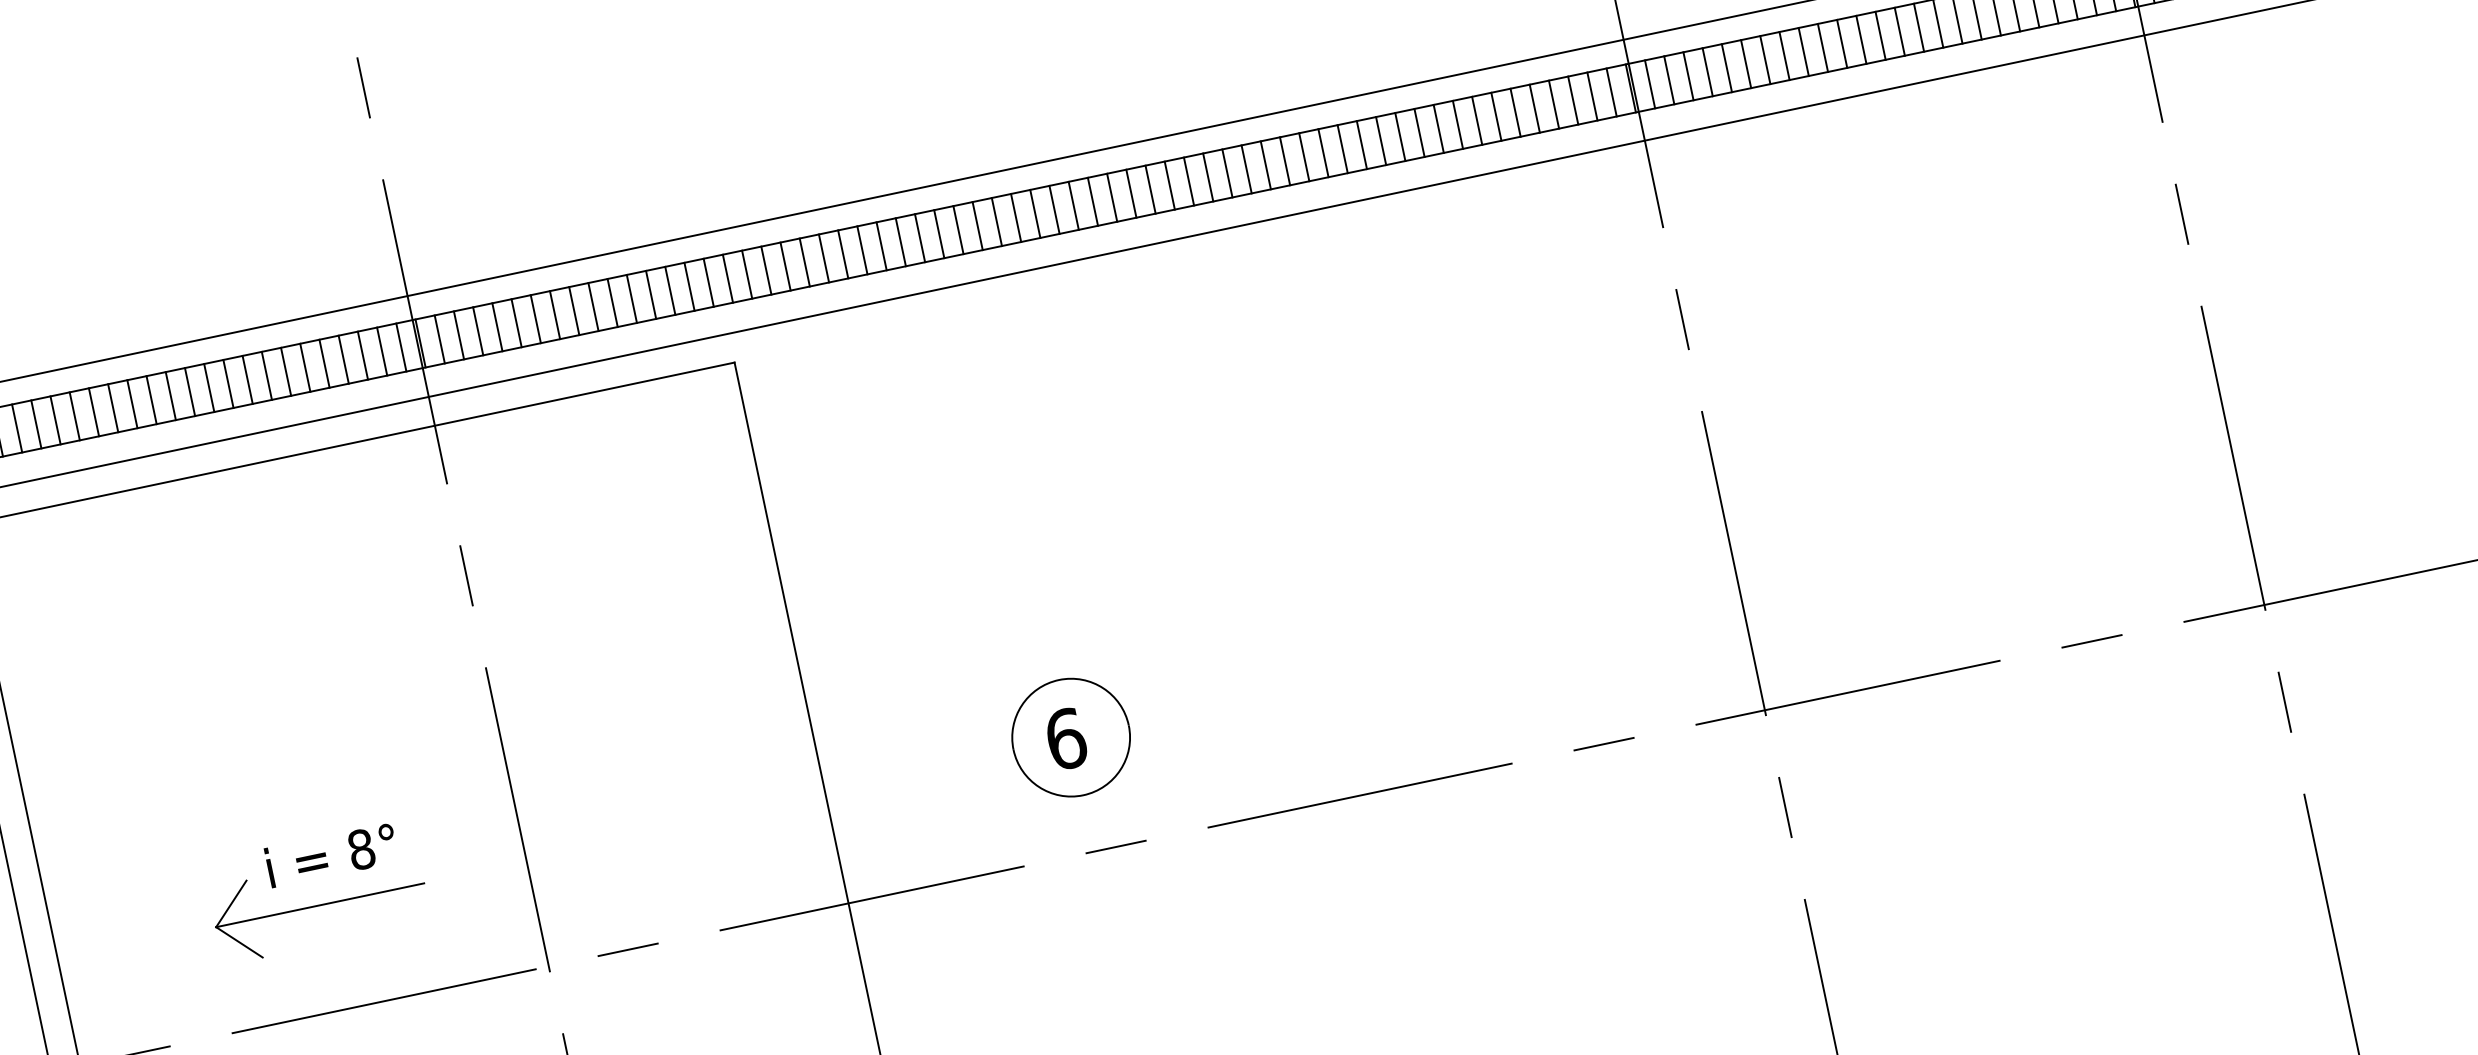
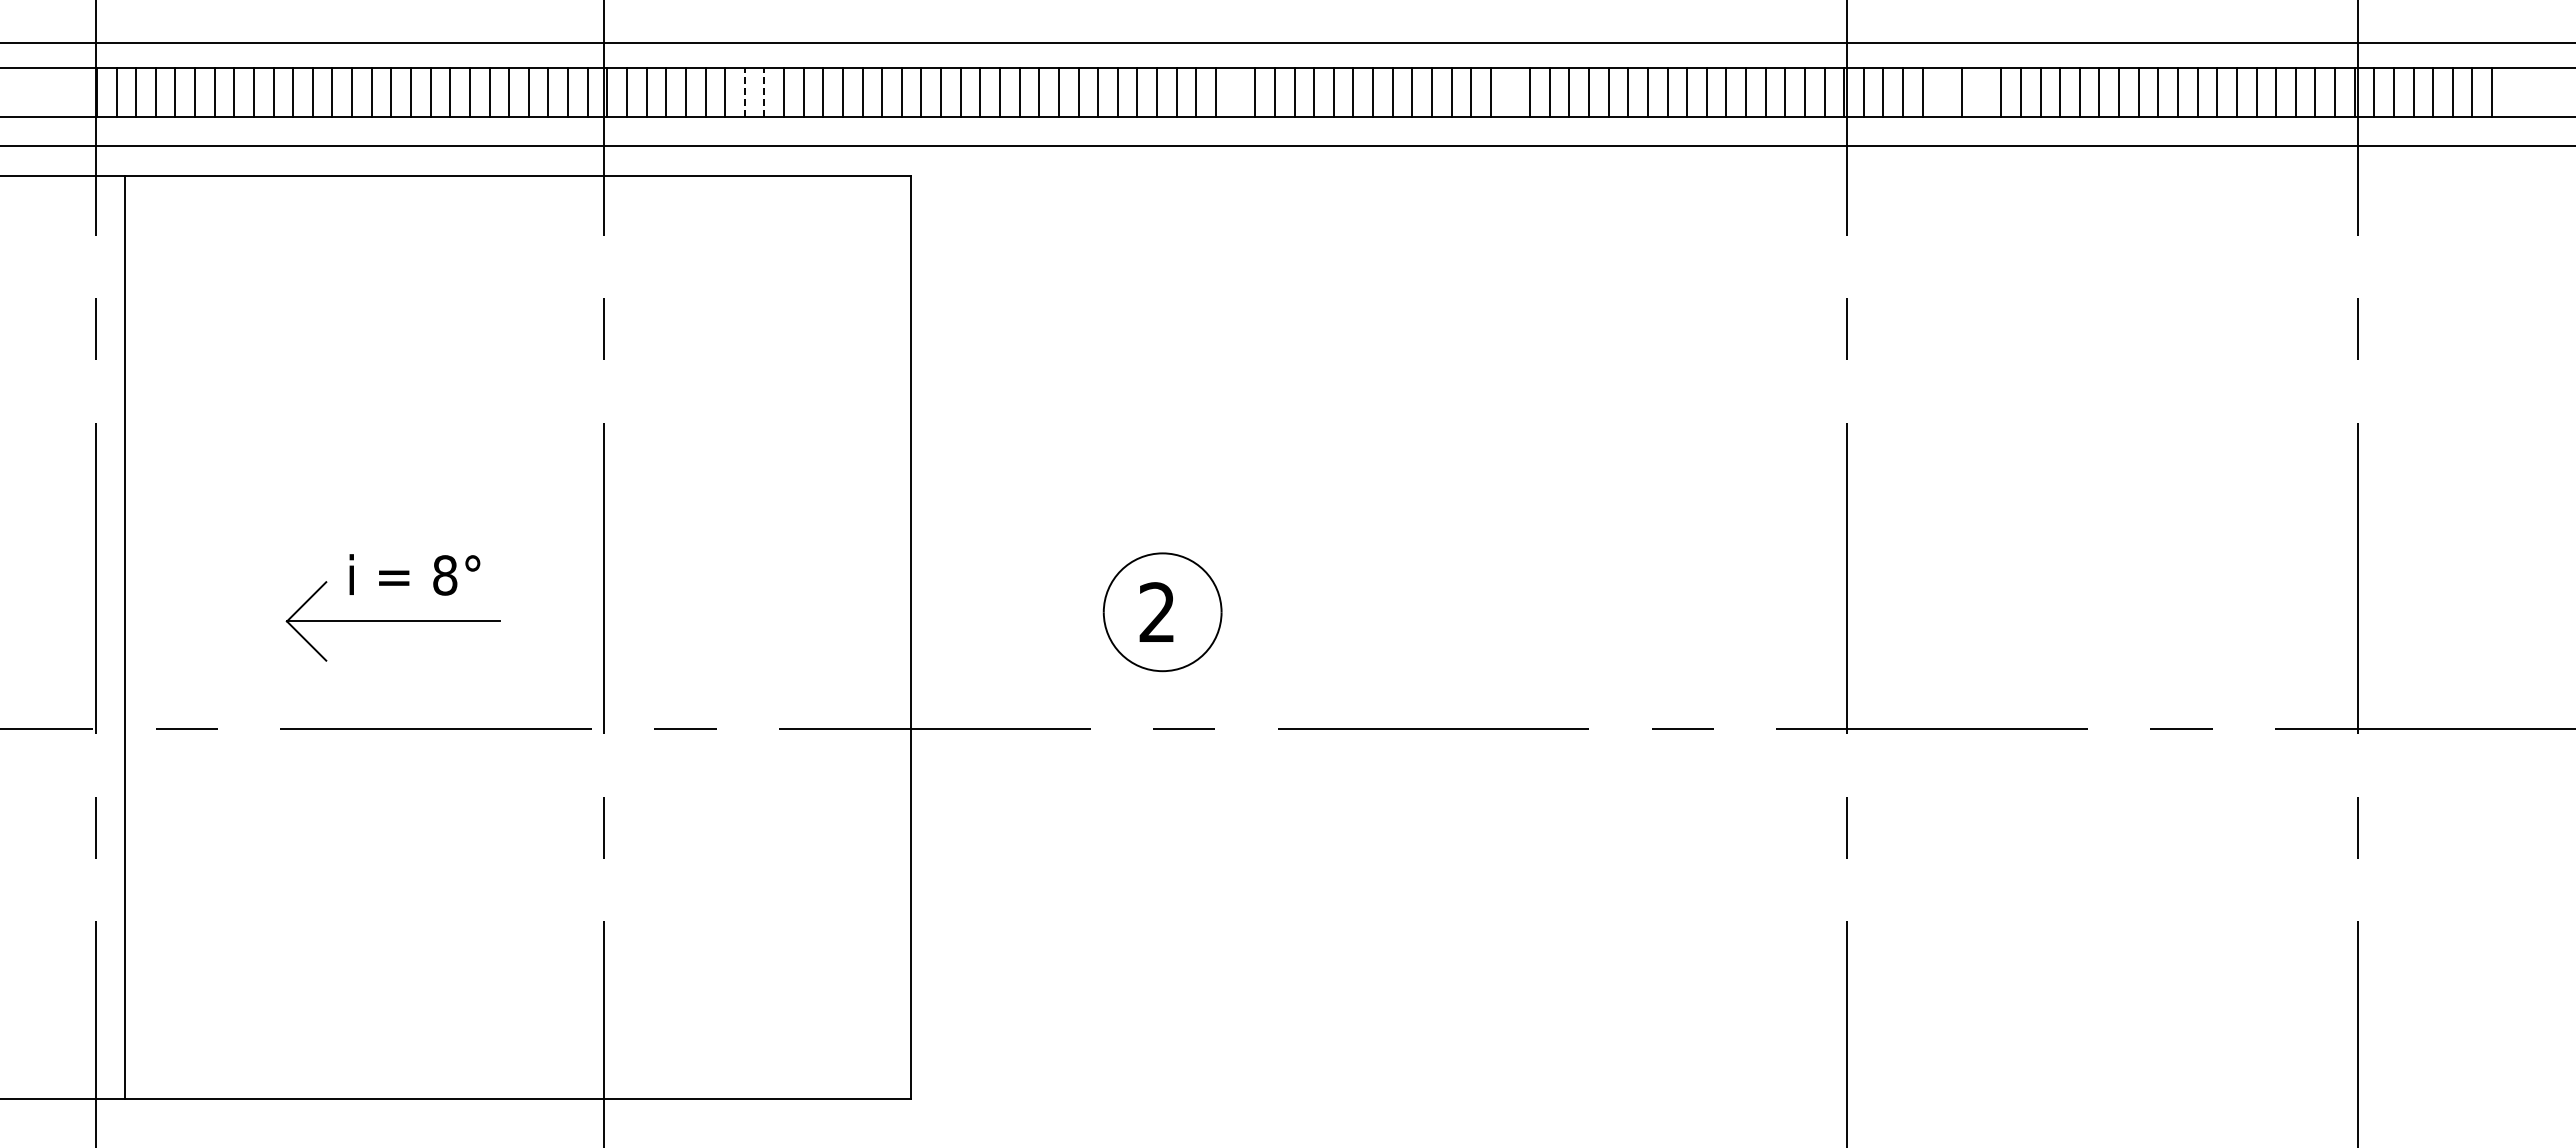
line: (1765, 59) -> (1981, 91), removed
line: (1726, 67) -> (1942, 91), removed
line: (1304, 156) -> (1510, 91), removed
line: (1035, 213) -> (1235, 91), removed
line: (574, 311) -> (764, 92), solid -> dashed
line: (554, 315) -> (744, 92), solid -> dashed
text: (1066, 738) -> (1157, 612), 6 -> 2

